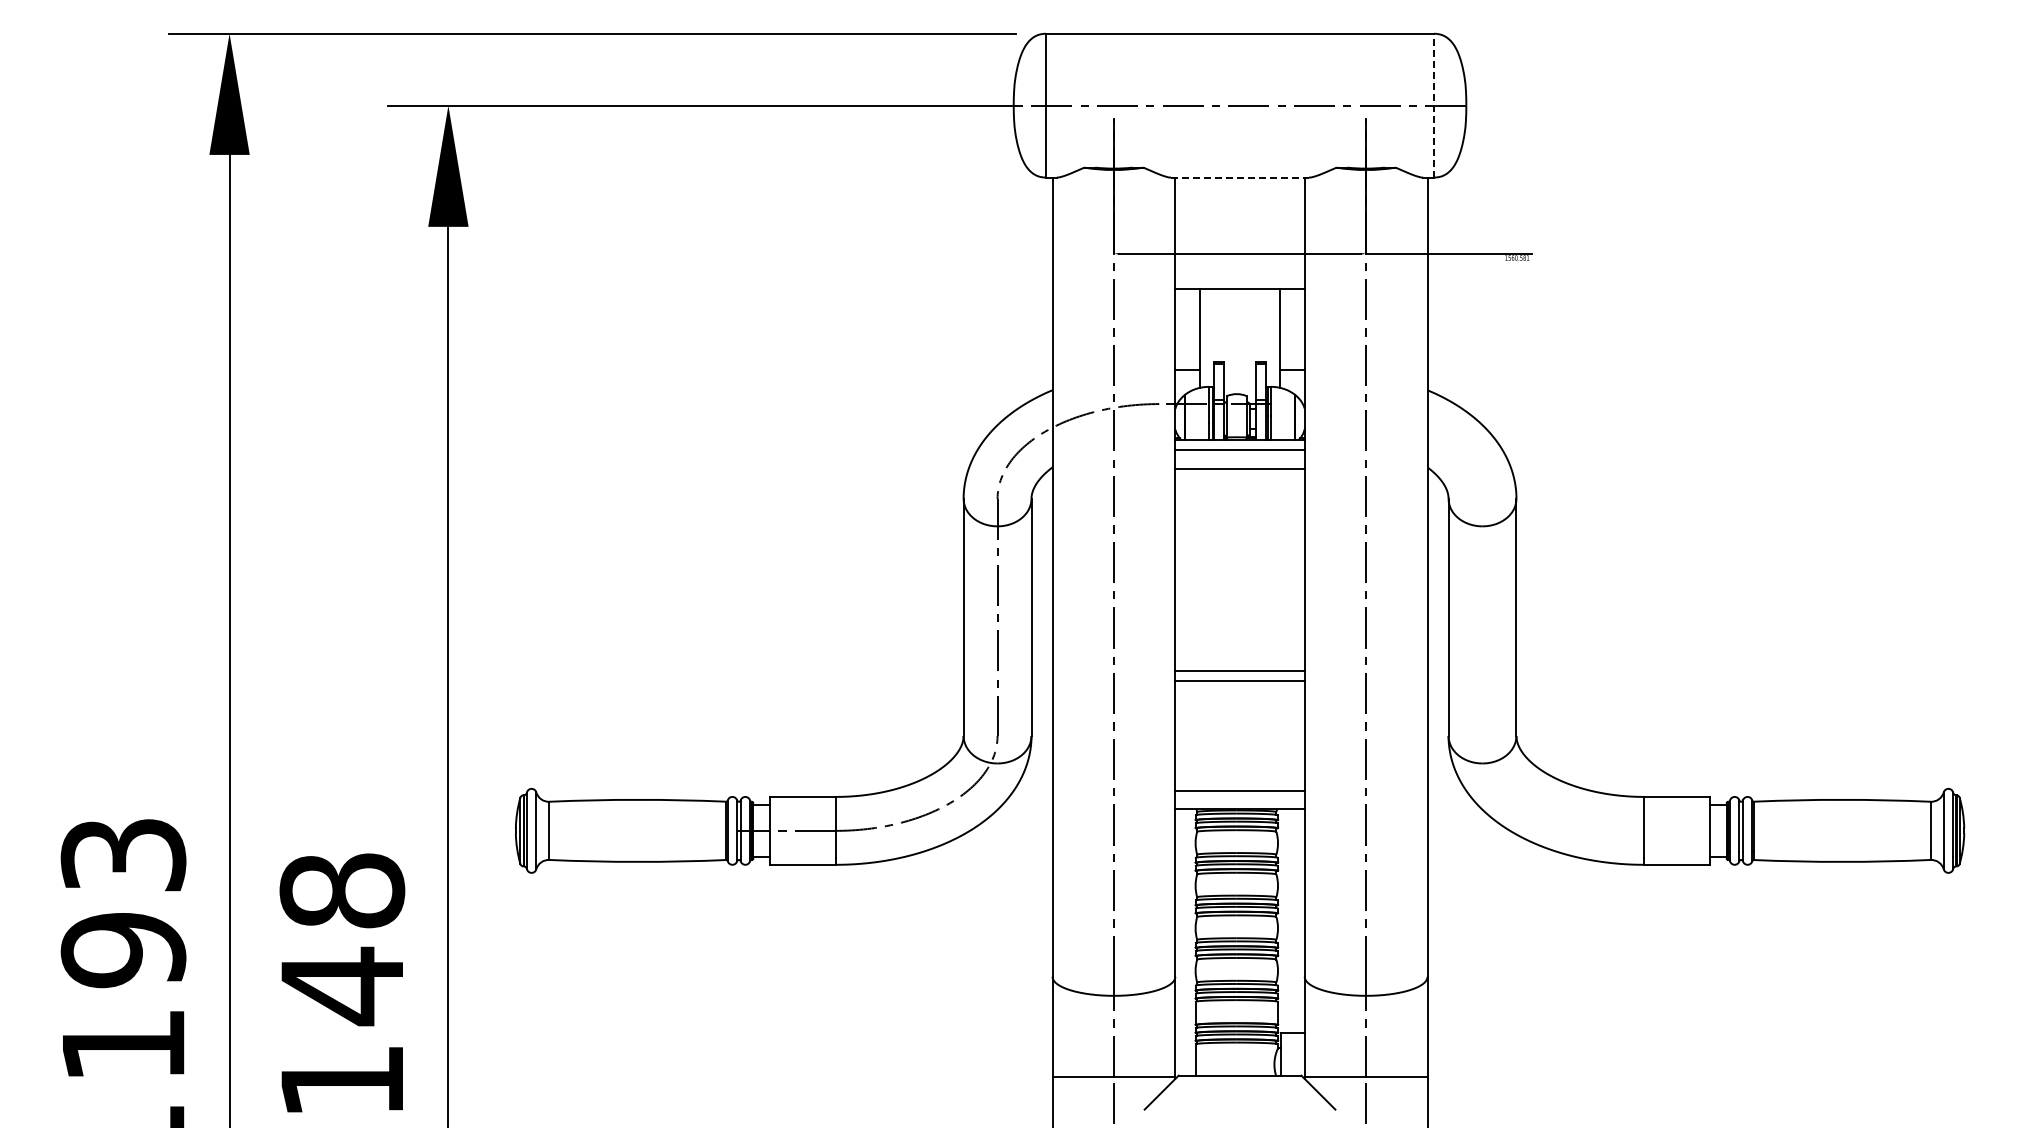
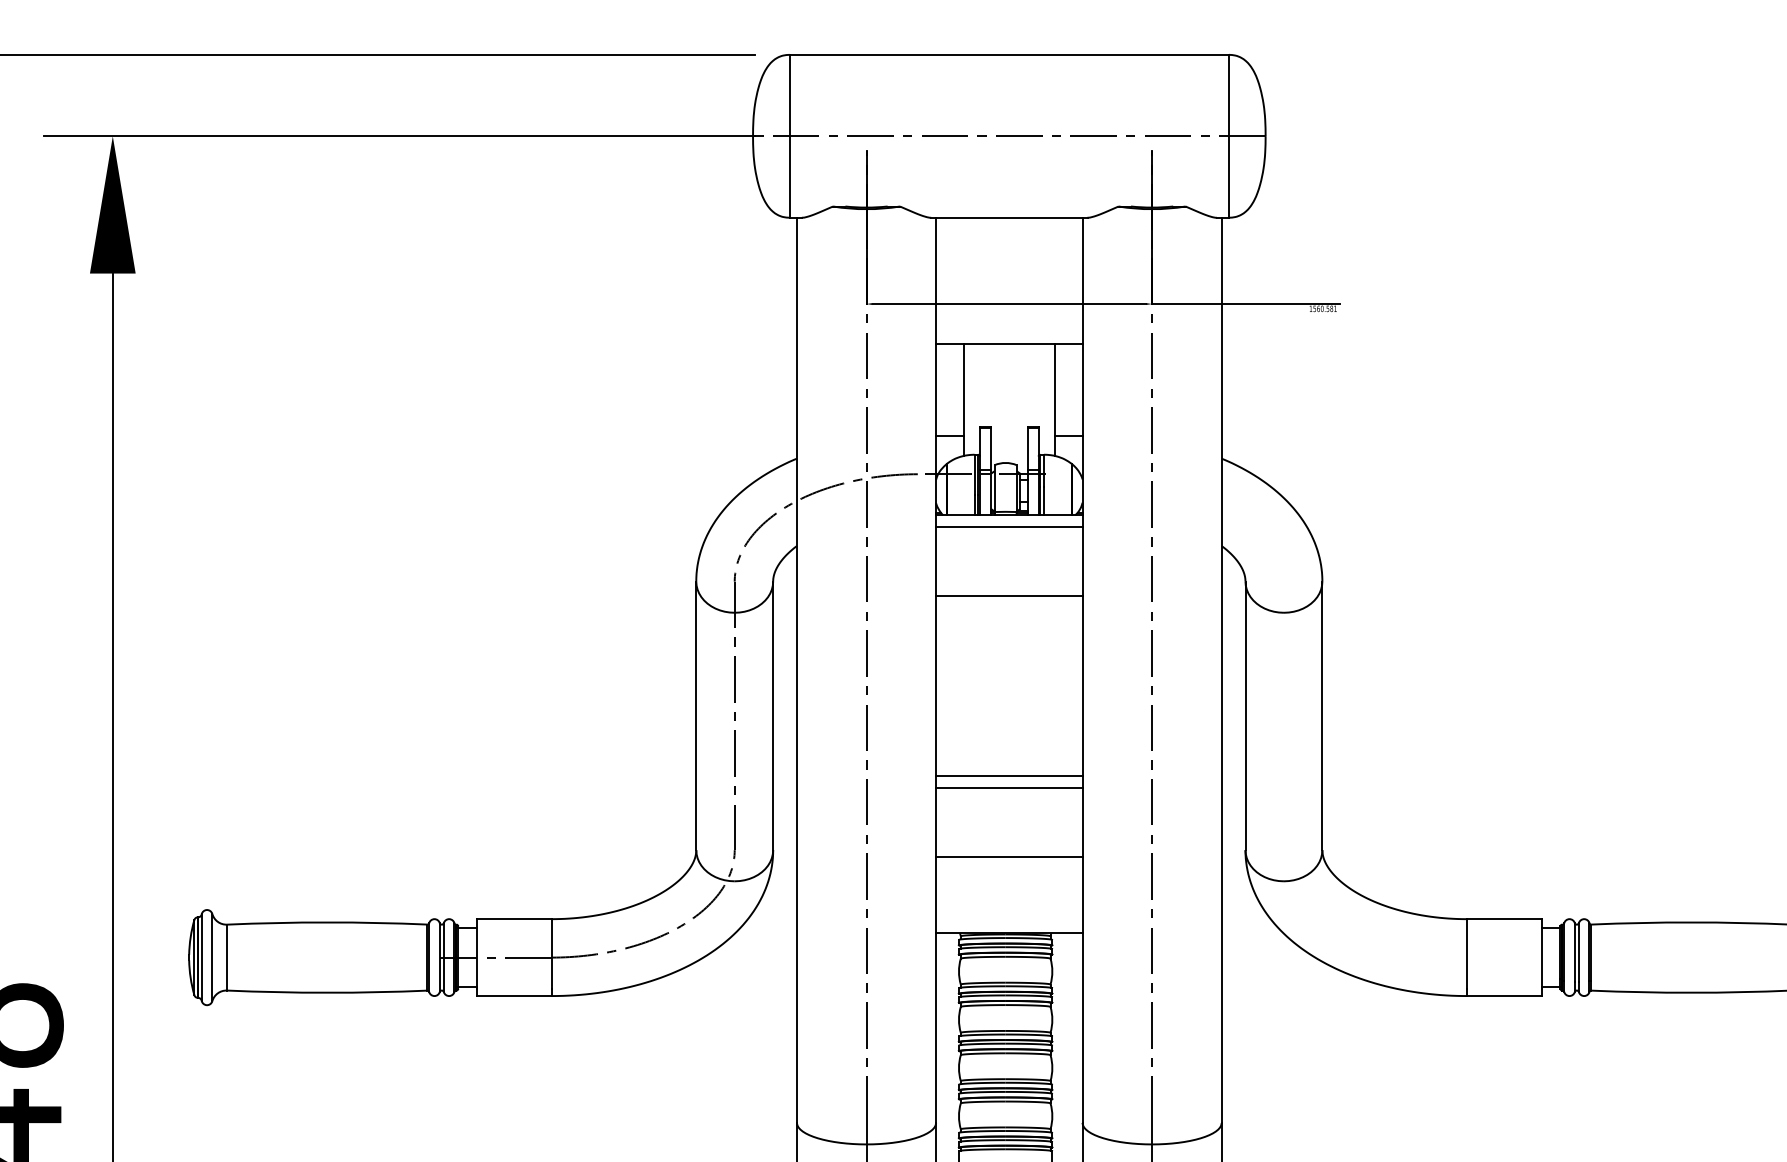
line: (1434, 105) -> (1229, 136), dashed -> solid
line: (1240, 177) -> (1009, 217), dashed -> solid
line: (1239, 468) -> (1008, 595), moved
line: (1239, 791) -> (1008, 857), moved

